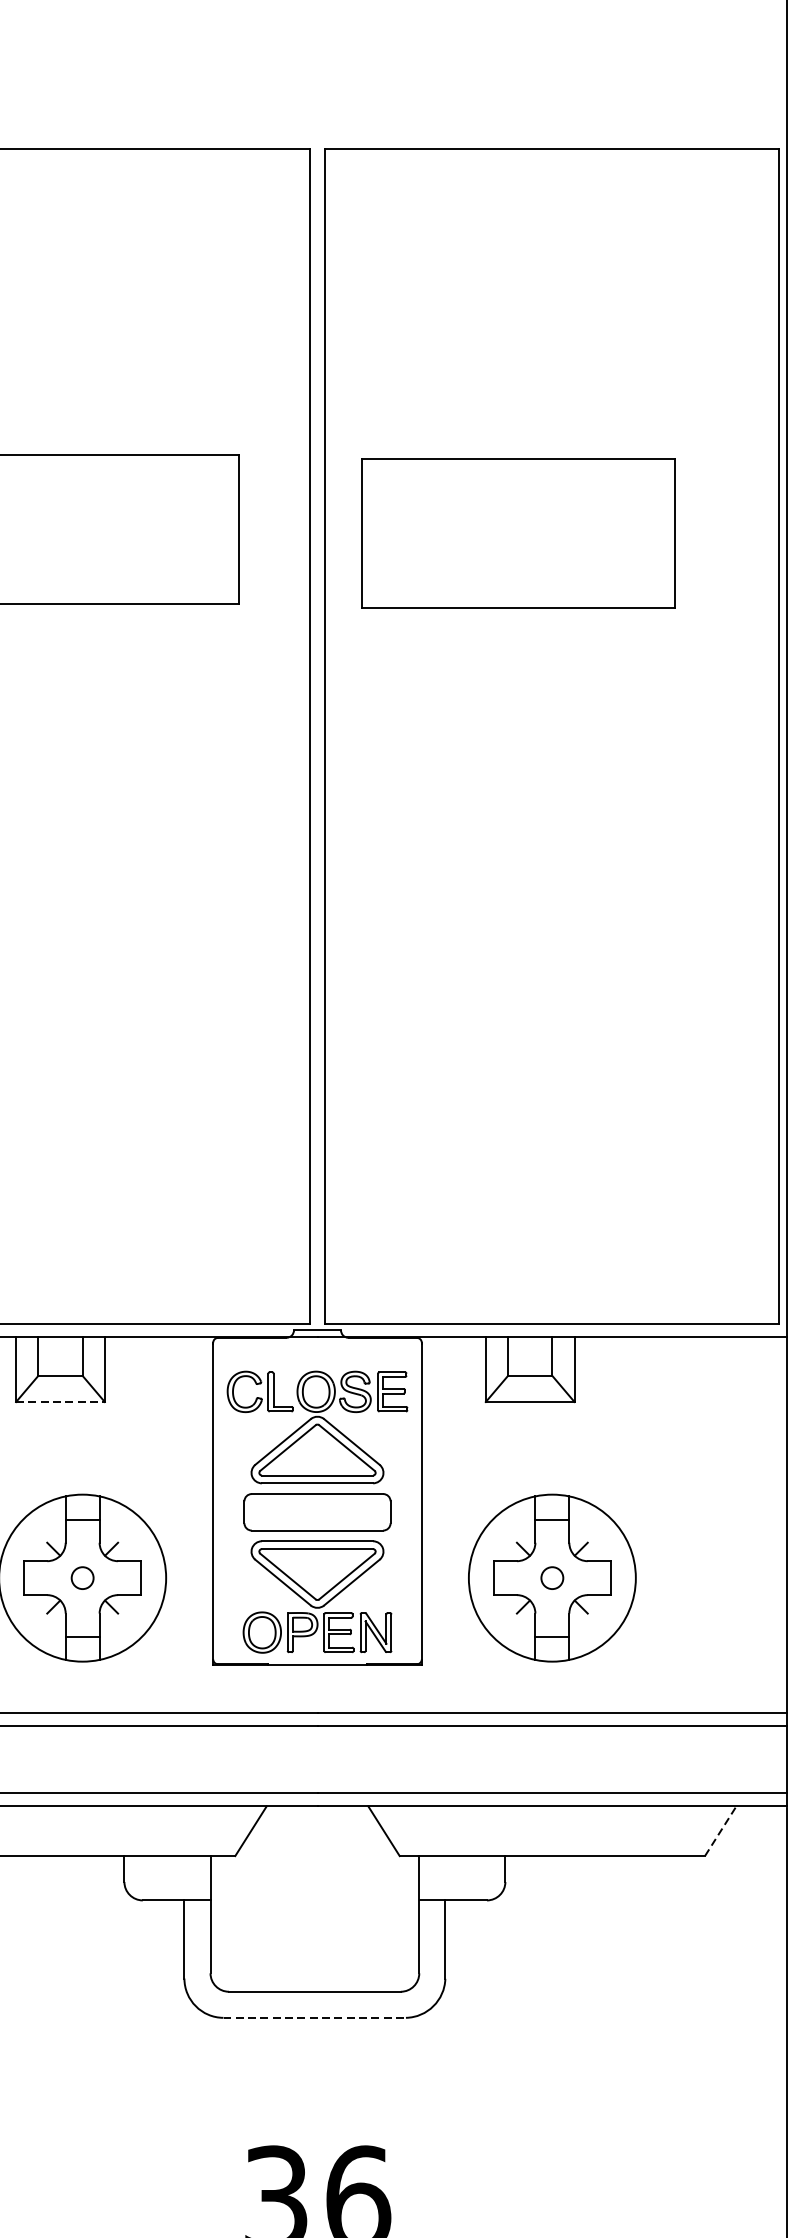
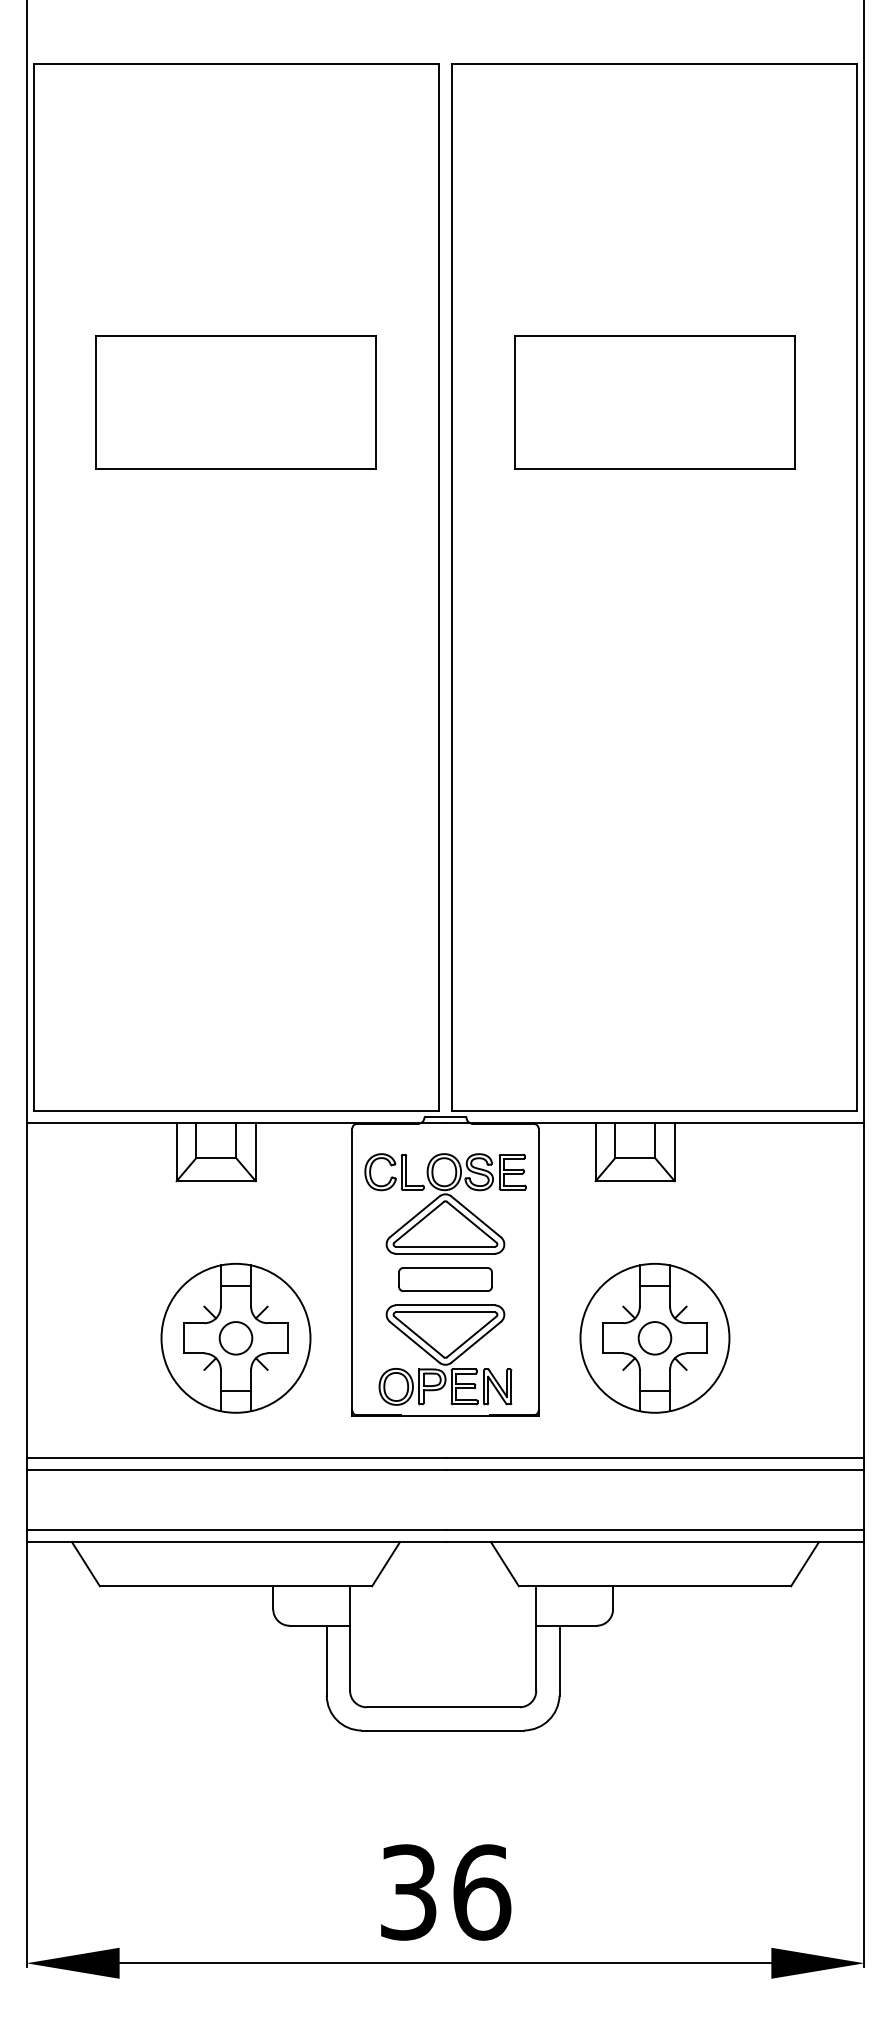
part: (518, 533) -> (654, 402), moved
line: (60, 1402) -> (216, 1181), dashed -> solid
part: (317, 1512) -> (445, 1279), size x0.71
circle: (82, 1578) -> (235, 1338), size x1.67
circle: (551, 1578) -> (654, 1338), size x1.67
line: (721, 1830) -> (805, 1563), dashed -> solid
line: (315, 2017) -> (443, 1730), dashed -> solid

